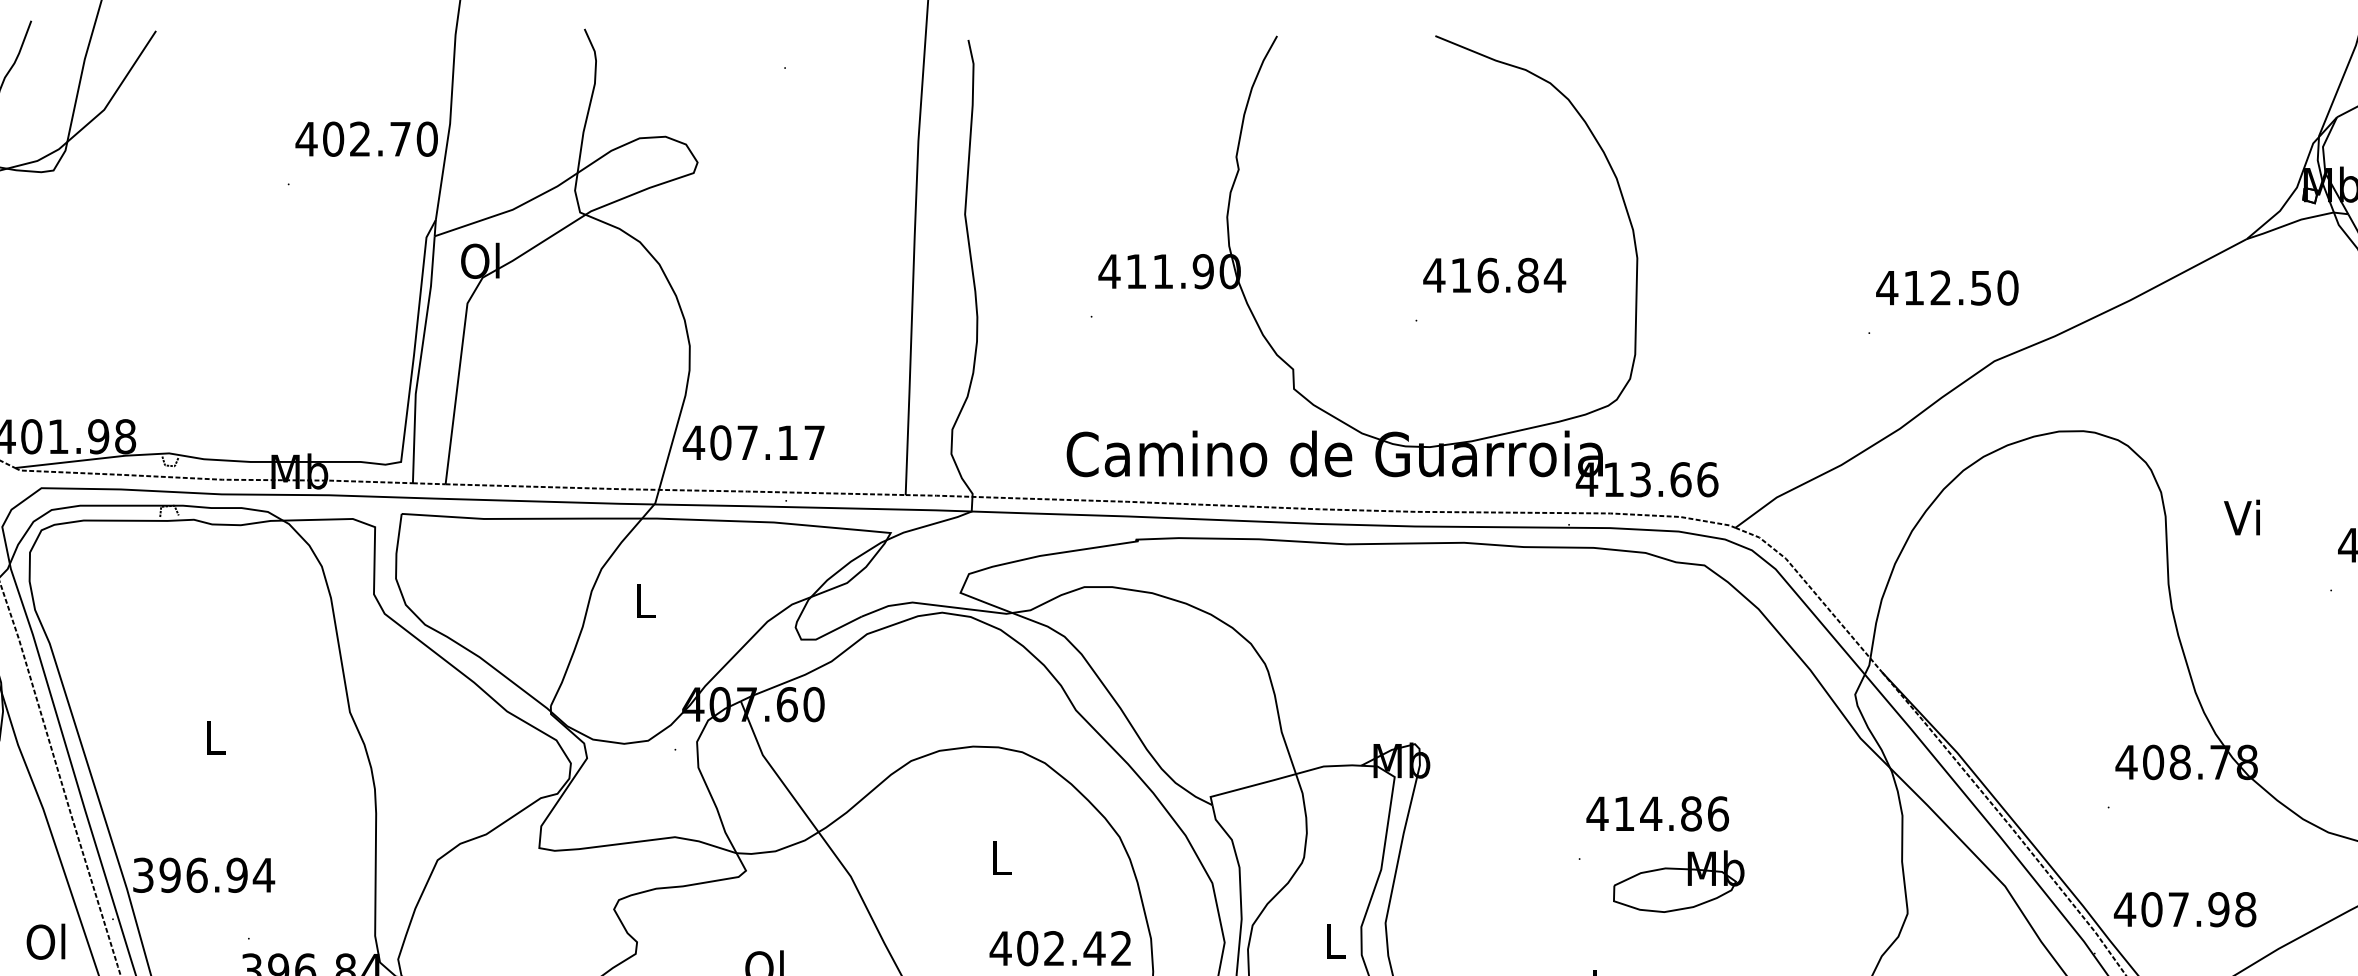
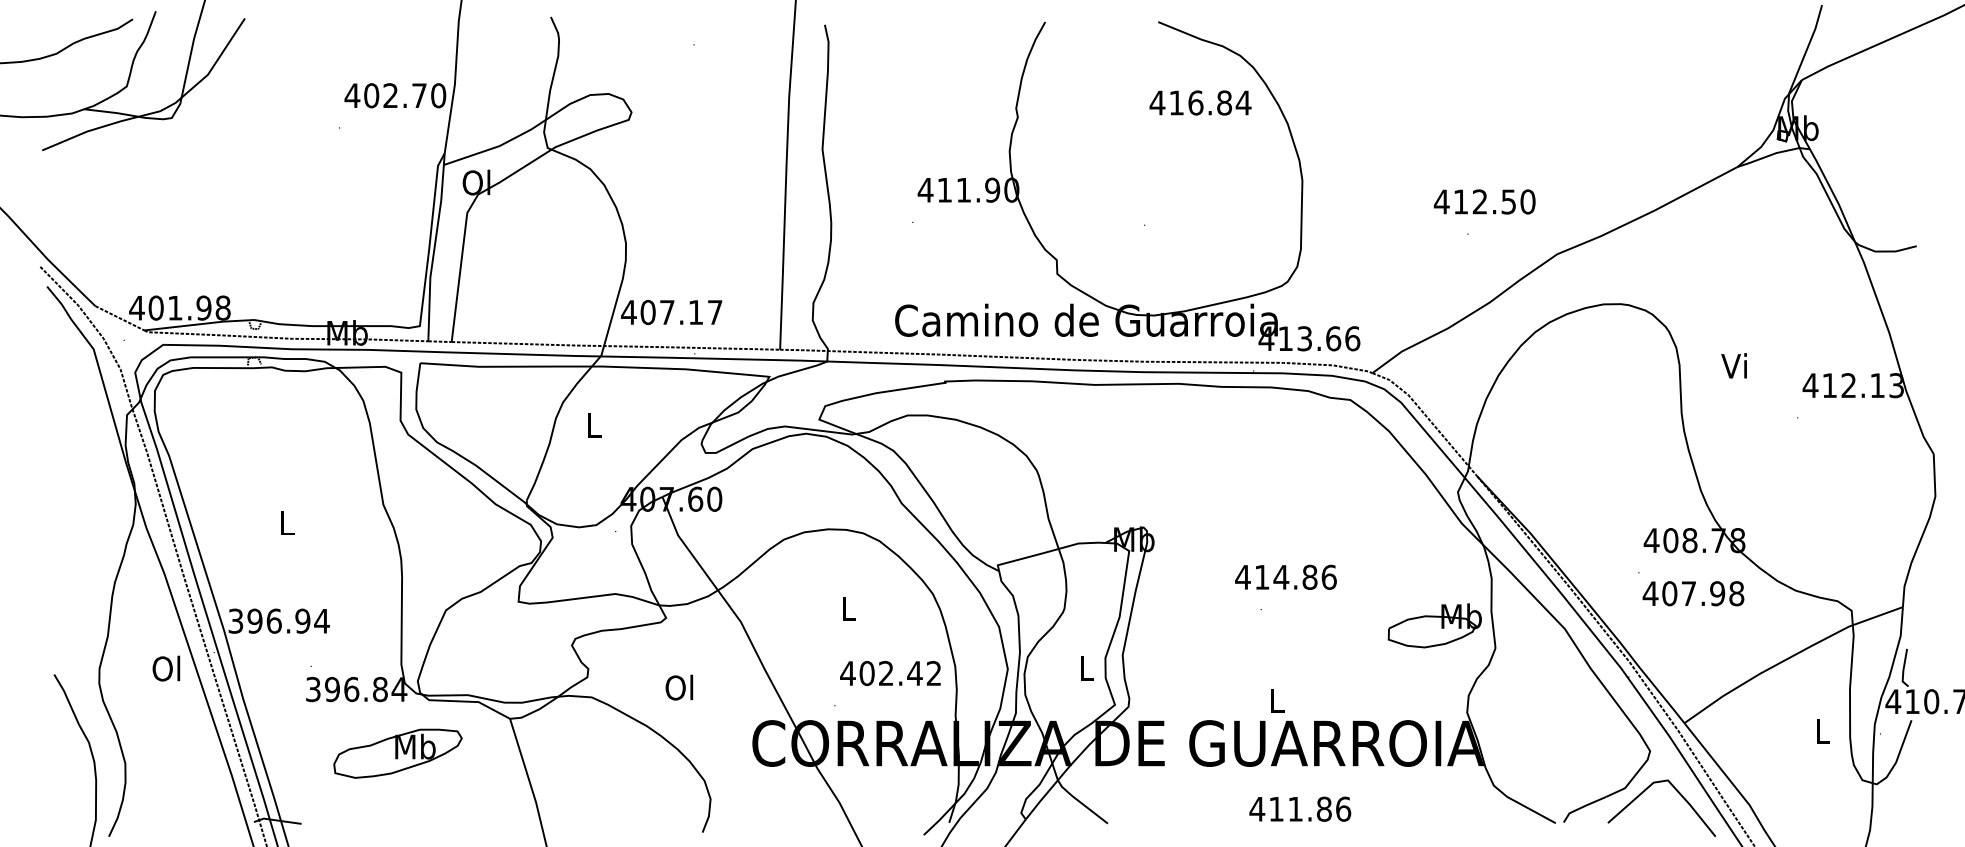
text: (1494, 274) -> (1200, 102), moved
text: (1947, 287) -> (1484, 201), moved
text: (1657, 812) -> (1285, 576), moved
part: (1678, 881) -> (1434, 625), moved
text: (2185, 909) -> (1693, 593), moved

